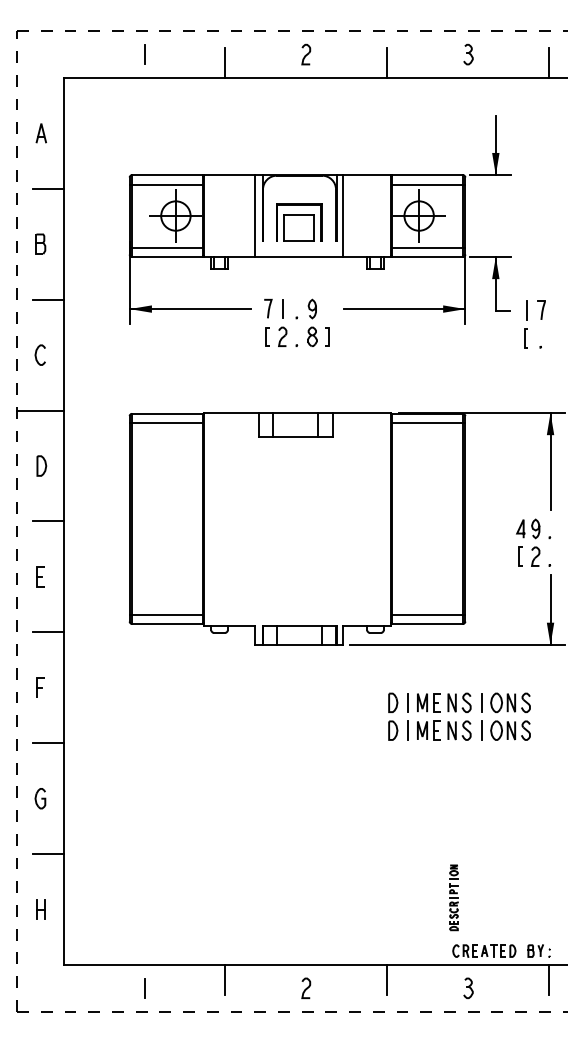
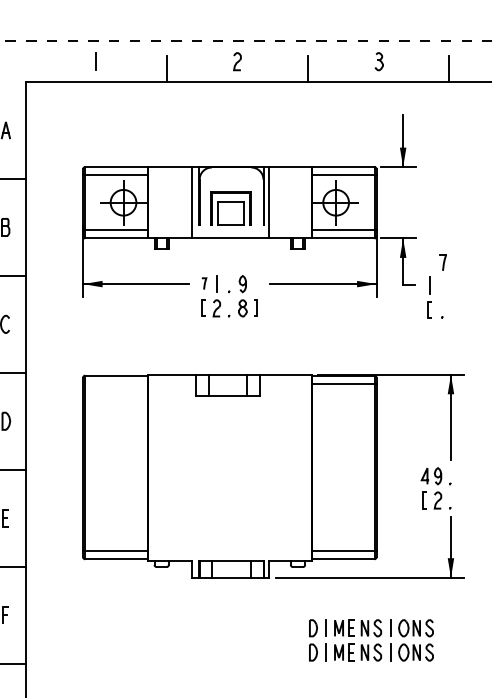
part: (268, 308) -> (204, 283), size x0.7
part: (541, 309) -> (443, 261), moved
line: (166, 423) -> (115, 384), removed

